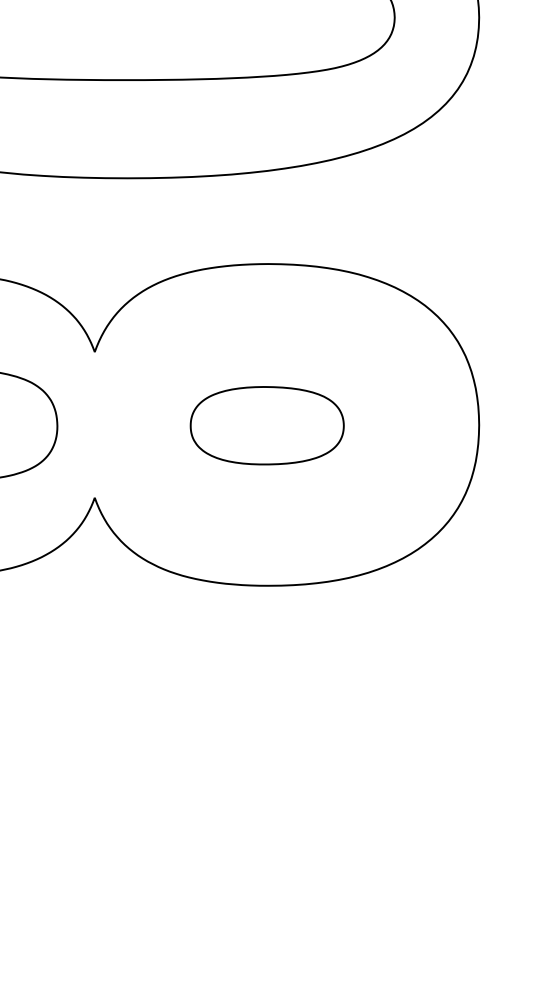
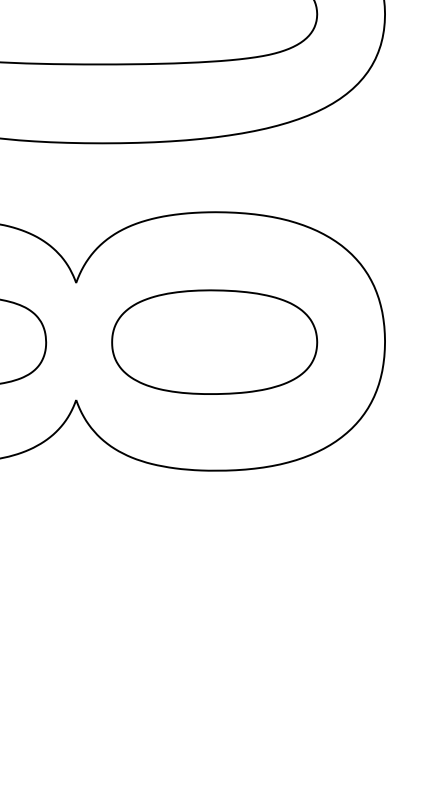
part: (266, 424) -> (214, 341), size x1.67

